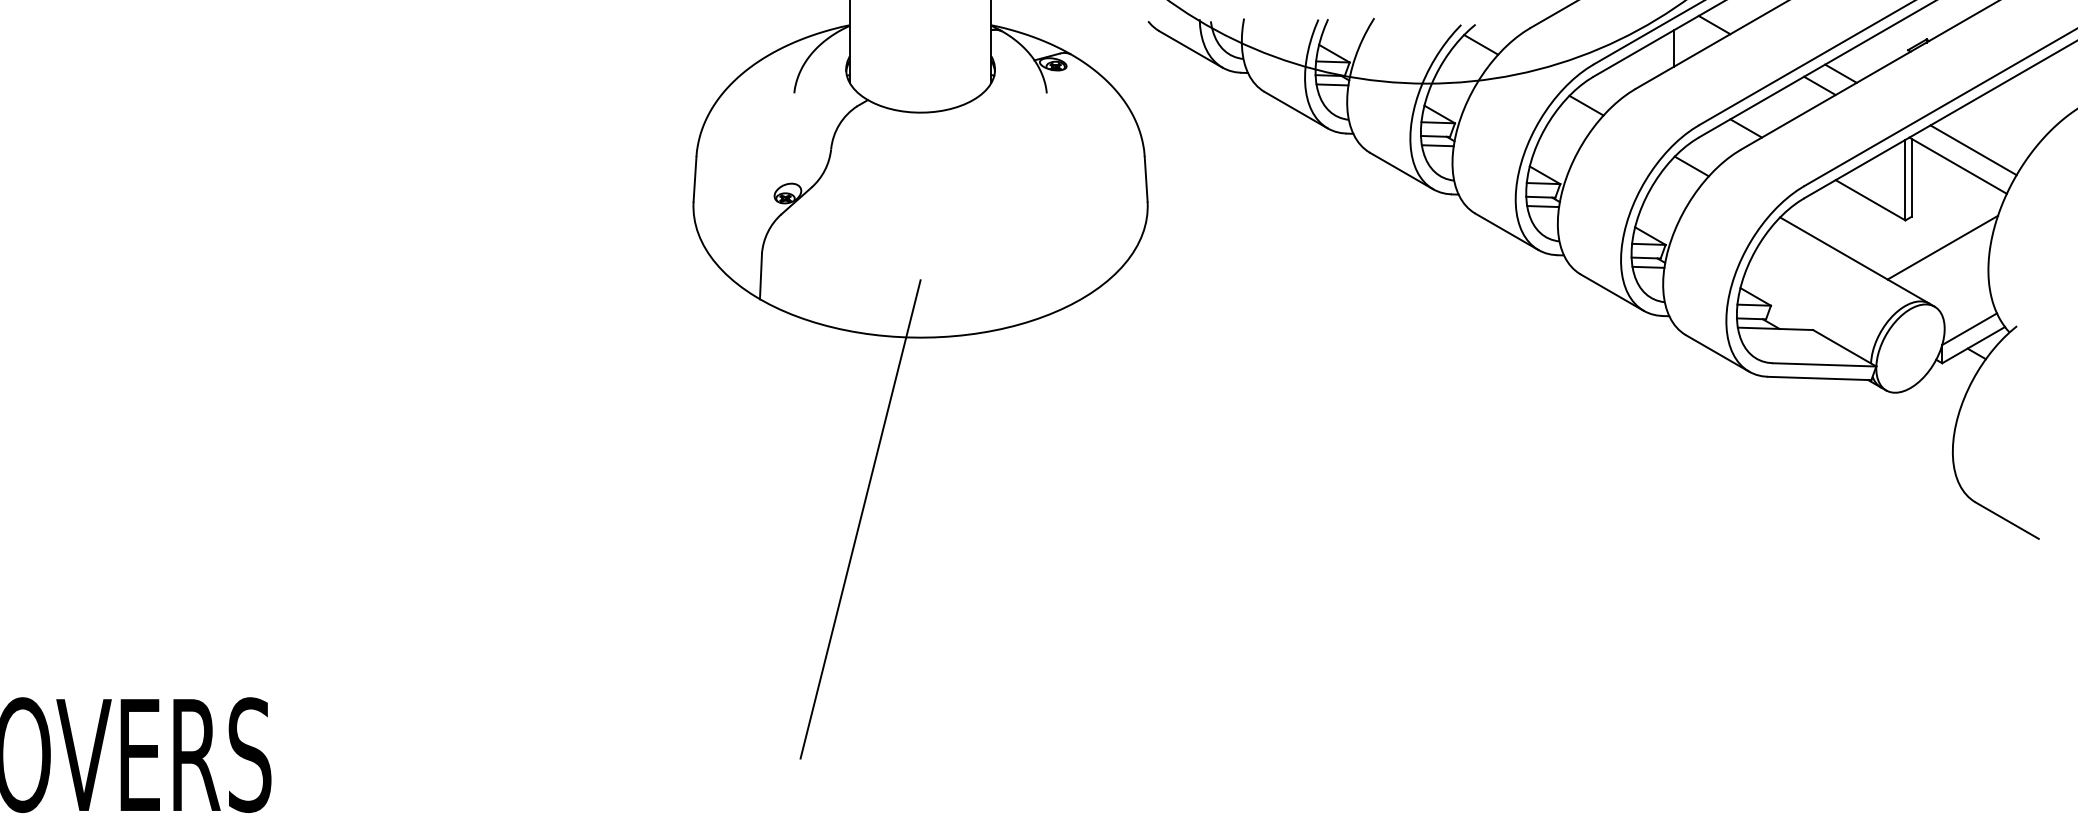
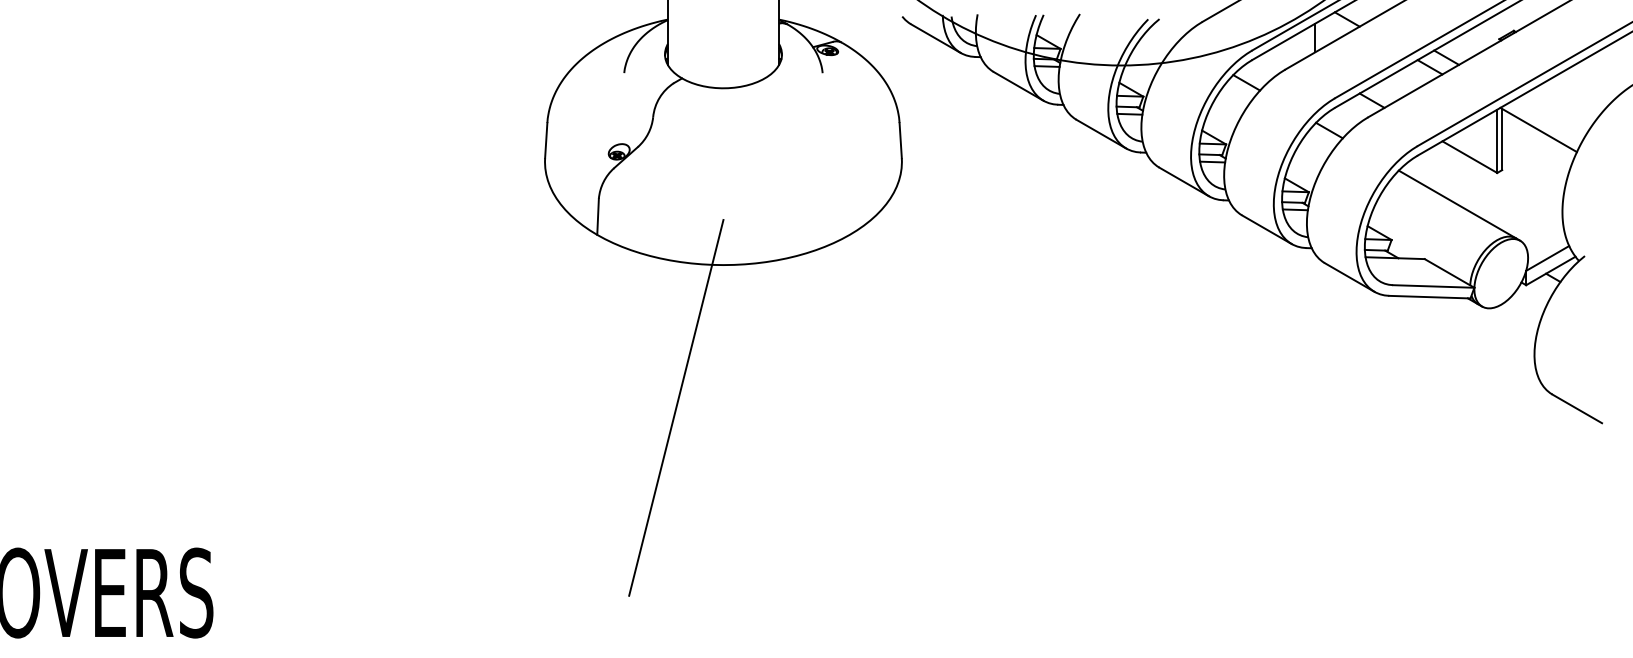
line: (1481, 44) -> (1164, 34), removed
line: (1973, 150) -> (1550, 118), removed
line: (1942, 247) -> (1526, 194), removed

